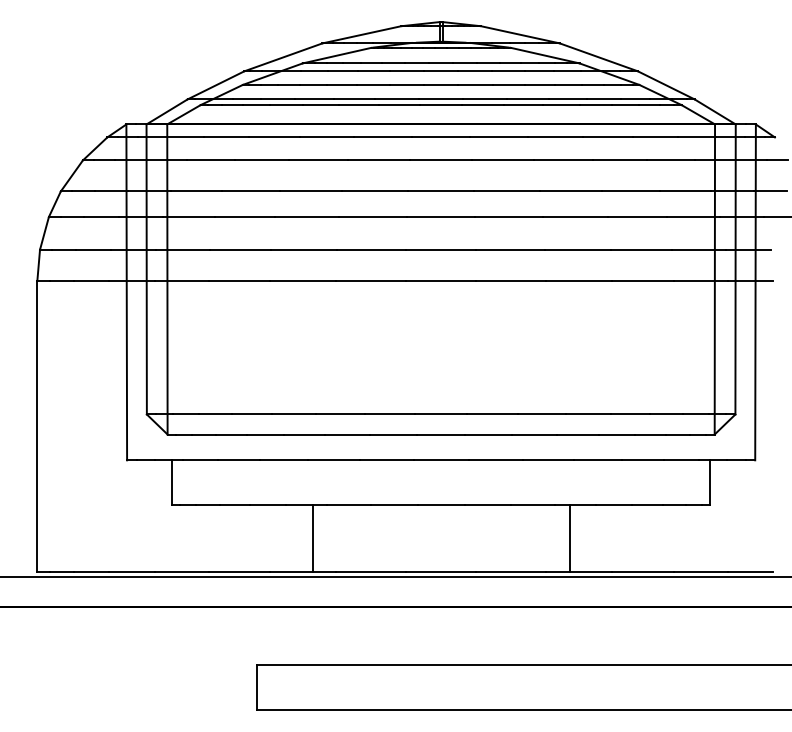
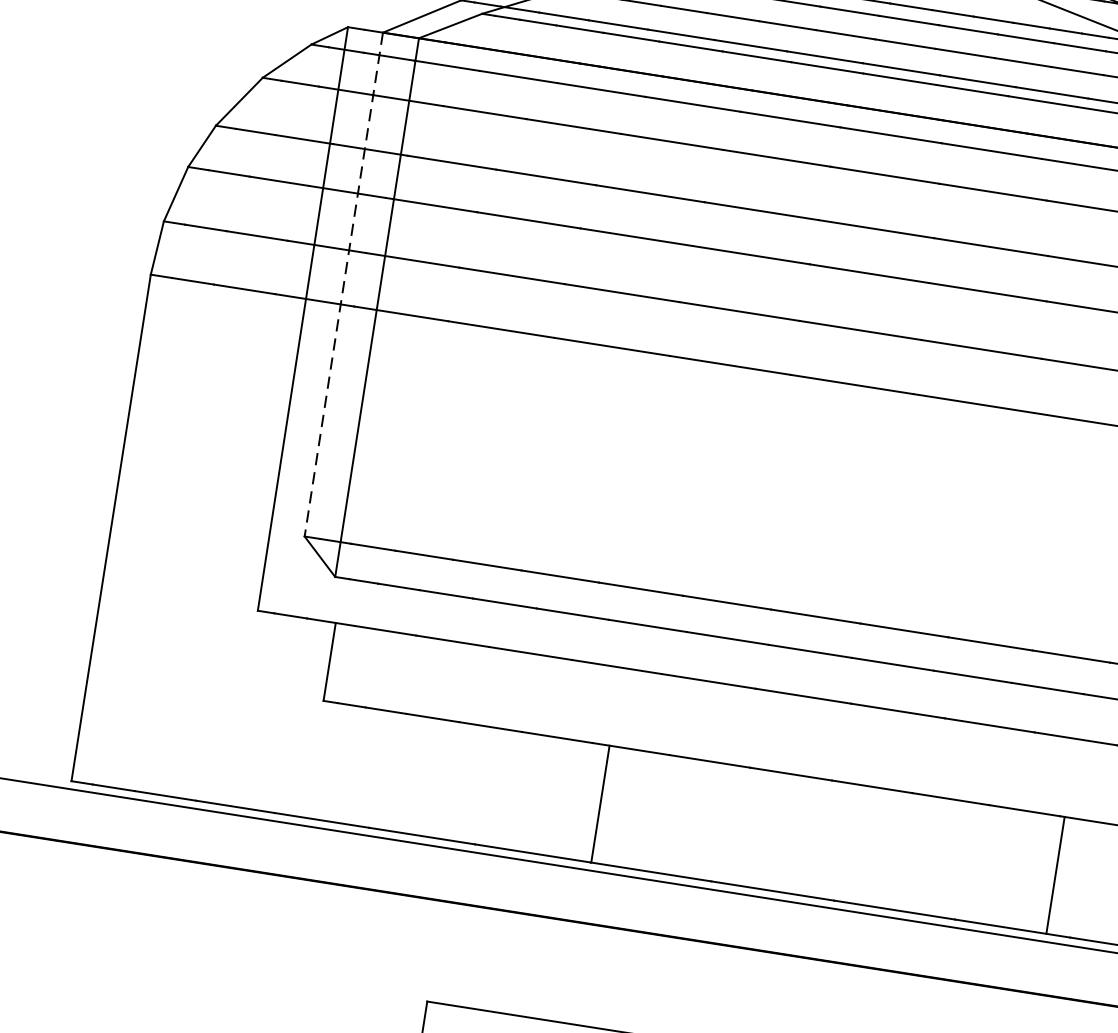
line: (146, 269) -> (343, 284), solid -> dashed
line: (312, 538) -> (600, 803), moved
line: (569, 538) -> (1055, 874), moved

